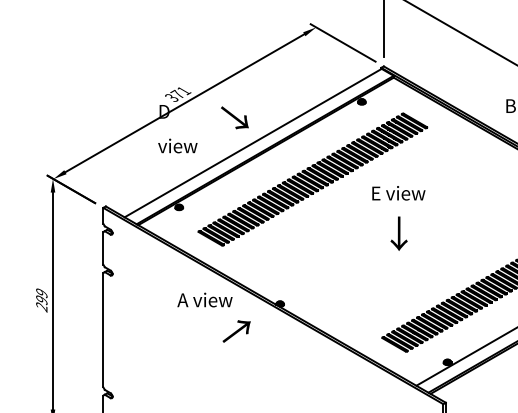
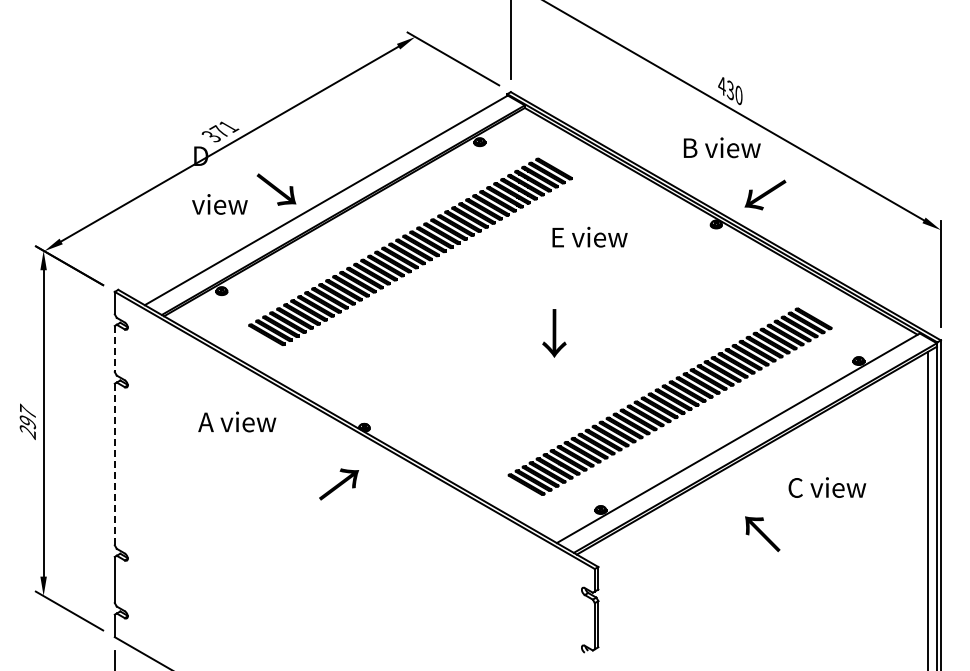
text: (234, 117) -> (276, 189), moved
text: (398, 192) -> (589, 236), moved
text: (399, 233) -> (554, 333), moved
line: (103, 248) -> (114, 349), solid -> dashed
text: (41, 292) -> (27, 411), 299 -> 297
text: (205, 299) -> (237, 421), moved
line: (103, 330) -> (114, 464), solid -> dashed
text: (236, 331) -> (338, 484), moved

